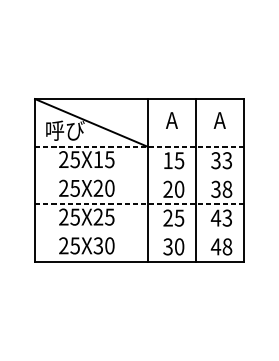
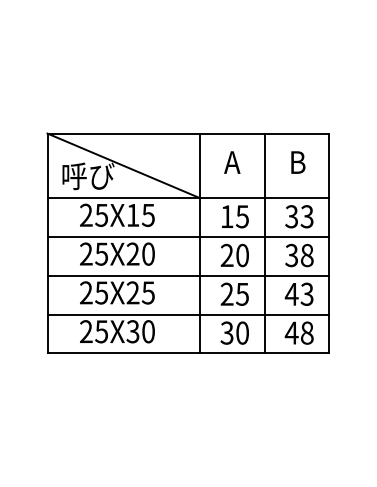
text: (219, 120) -> (296, 162), A -> B
line: (139, 147) -> (188, 198), dashed -> solid
line: (139, 176) -> (188, 237), added
line: (139, 204) -> (188, 275), dashed -> solid
line: (139, 233) -> (188, 314), added

